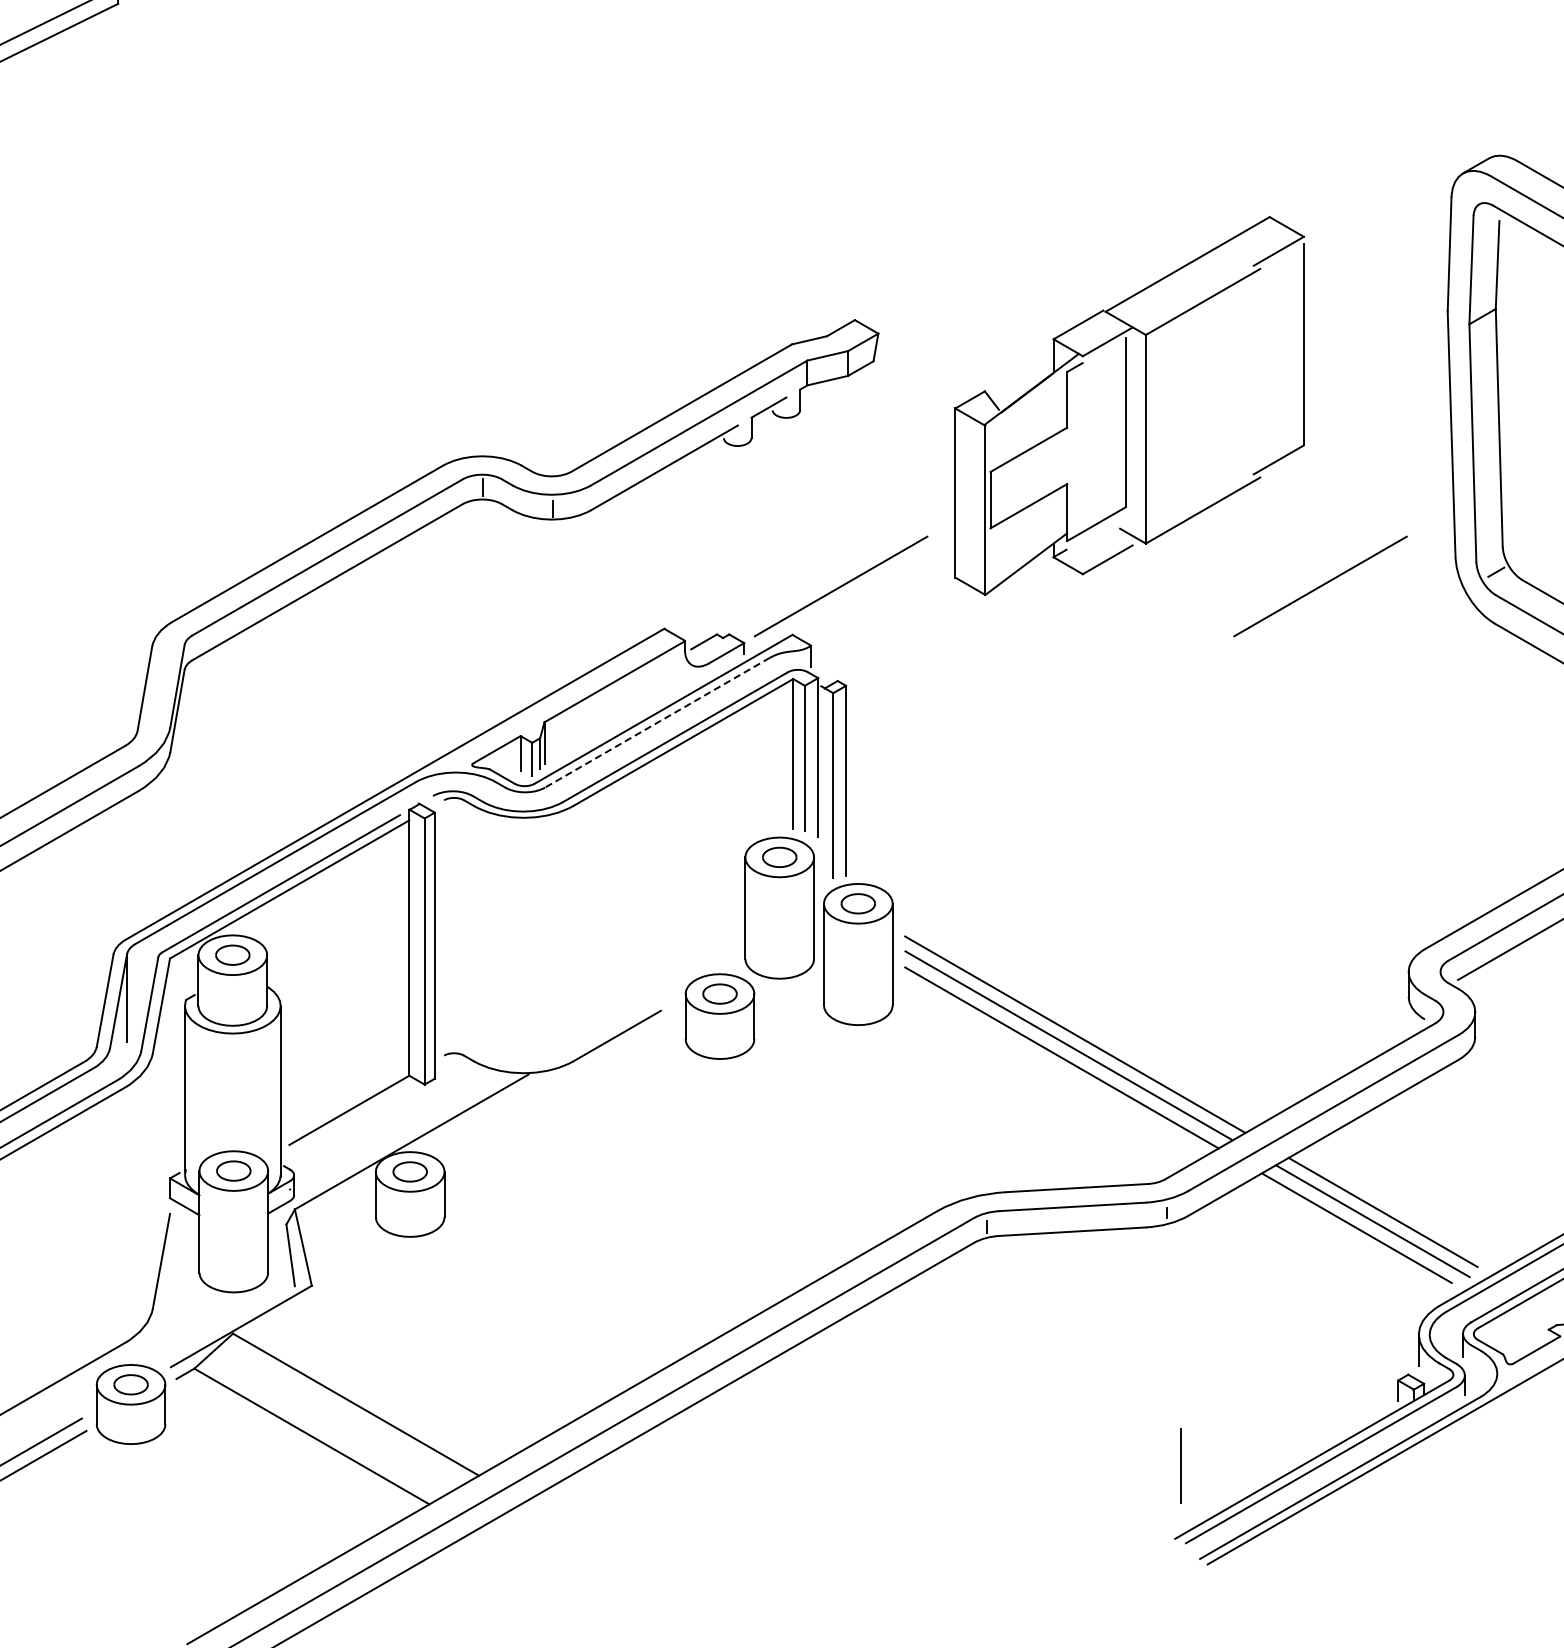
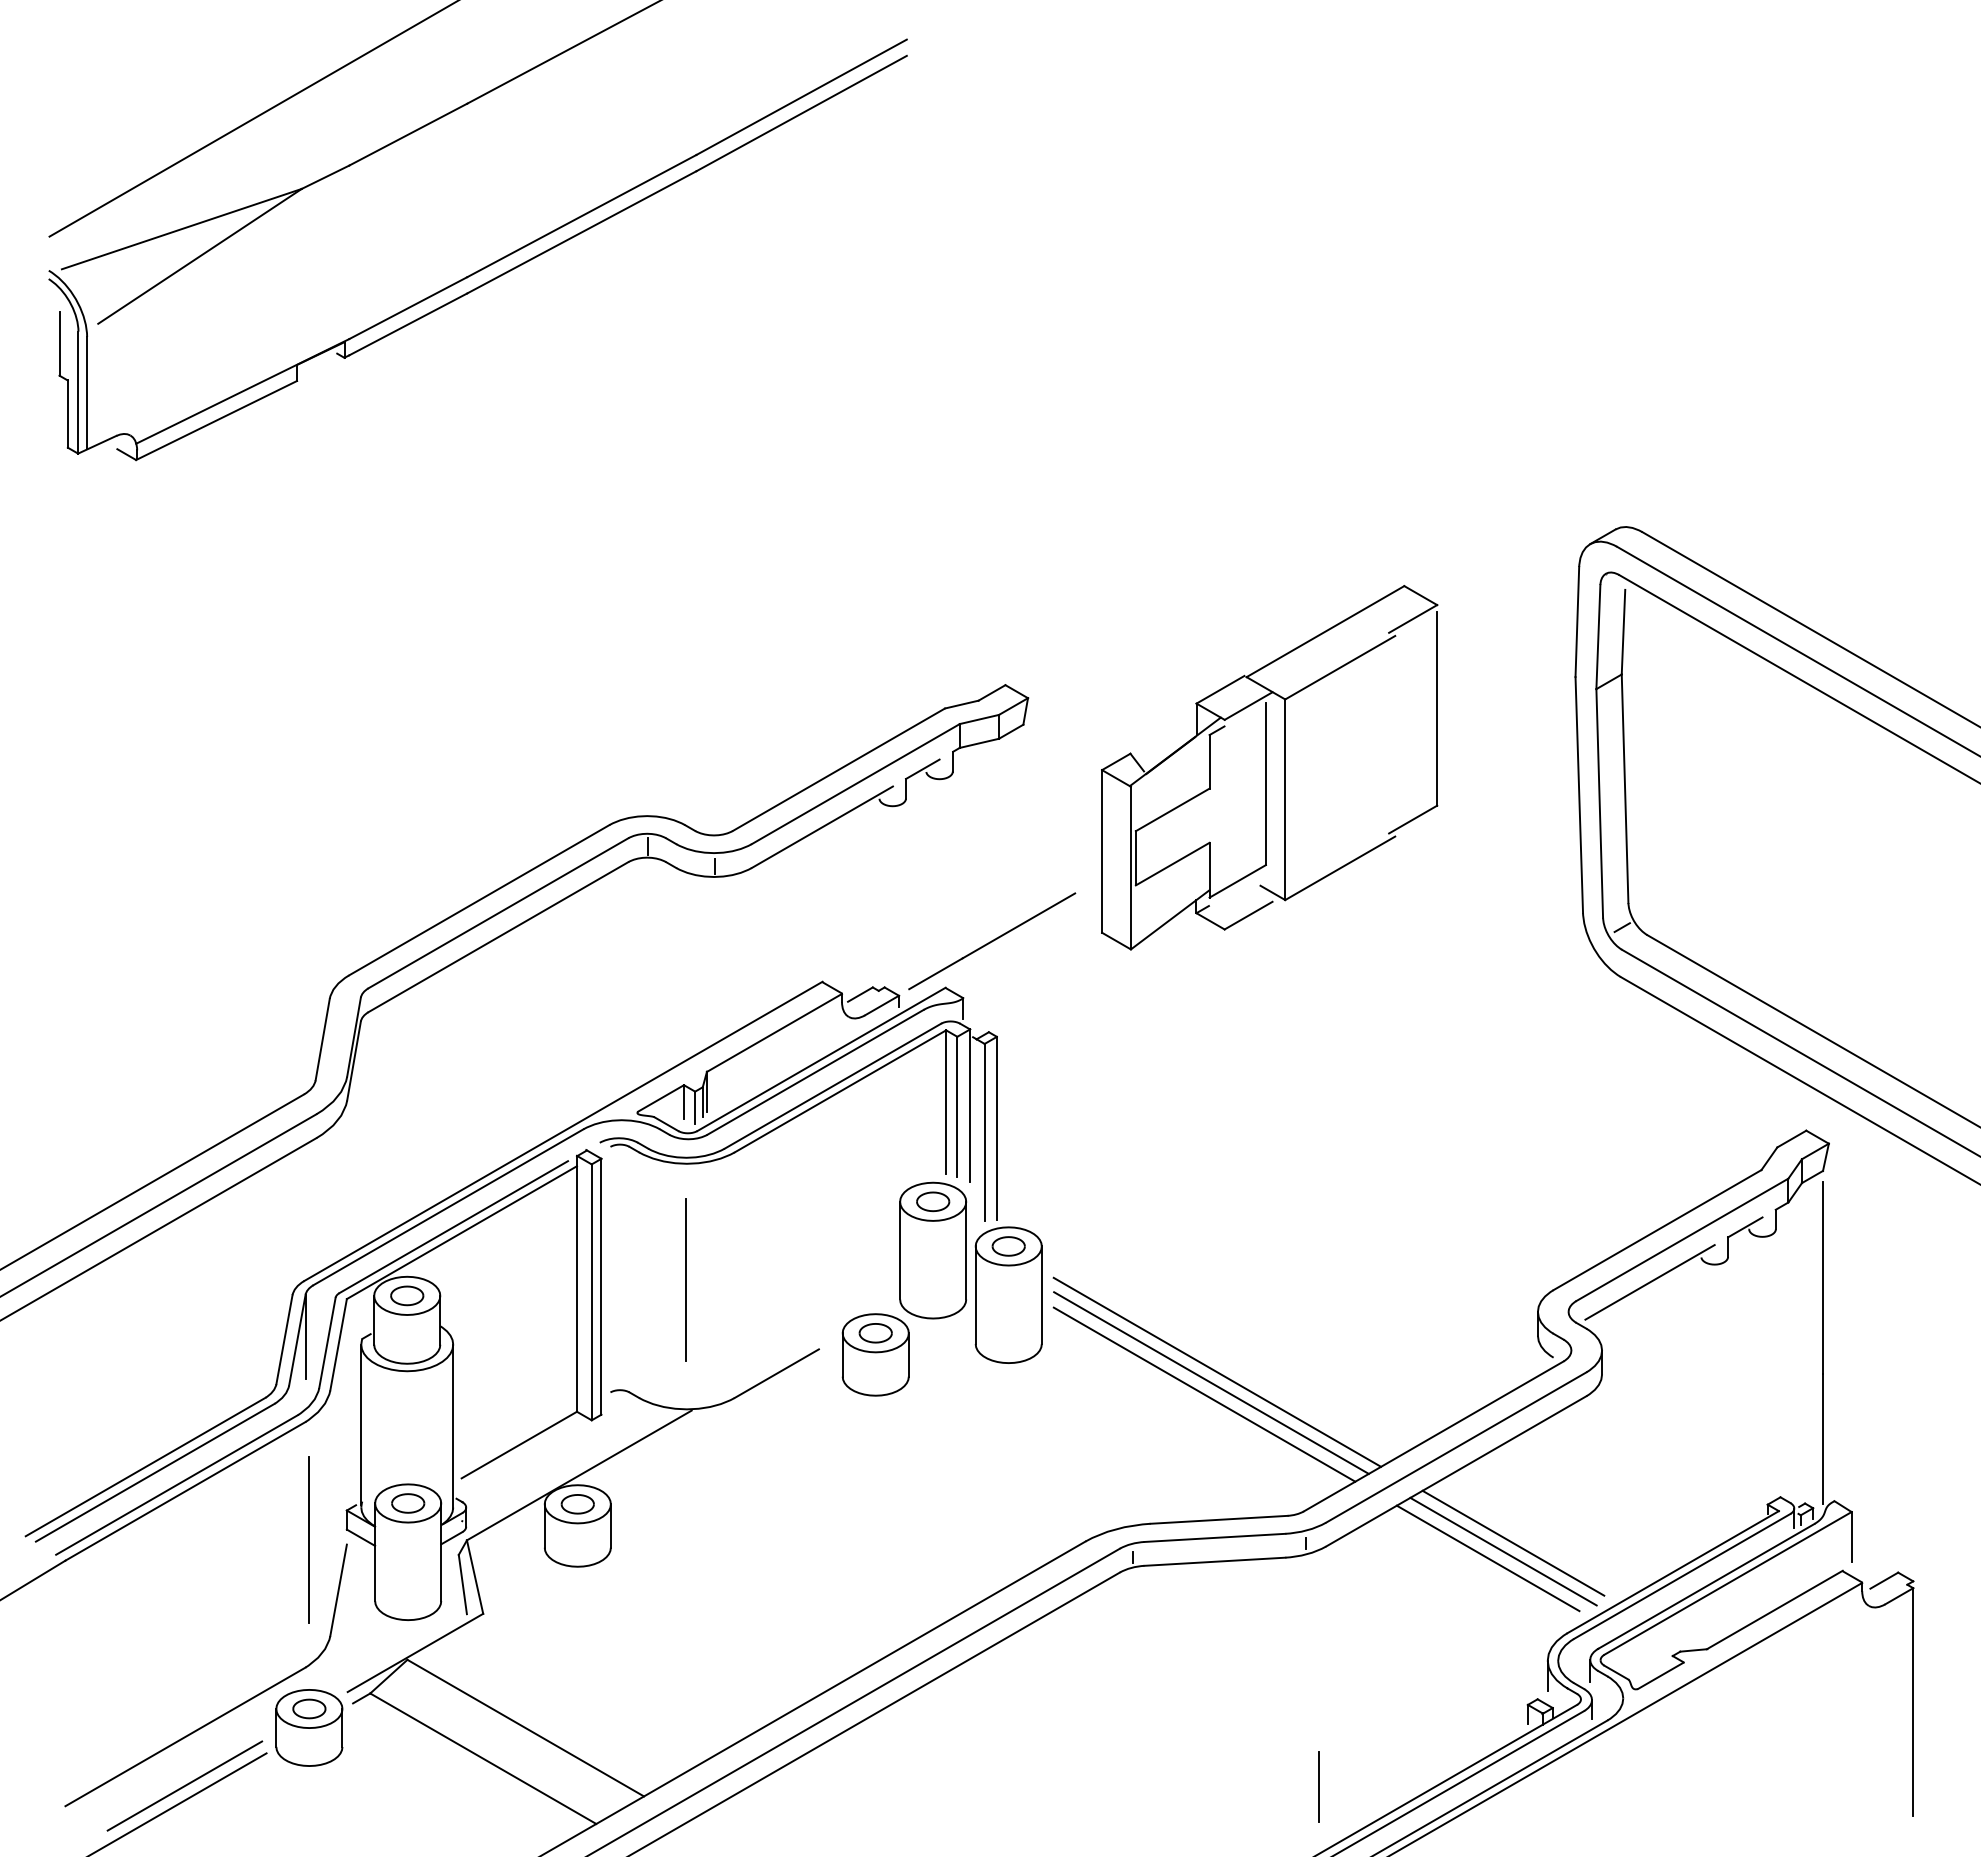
line: (1320, 586) -> (1453, 941), removed
line: (657, 722) -> (815, 1072), dashed -> solid
line: (523, 938) -> (686, 1279), added
line: (131, 1208) -> (309, 1539), added

